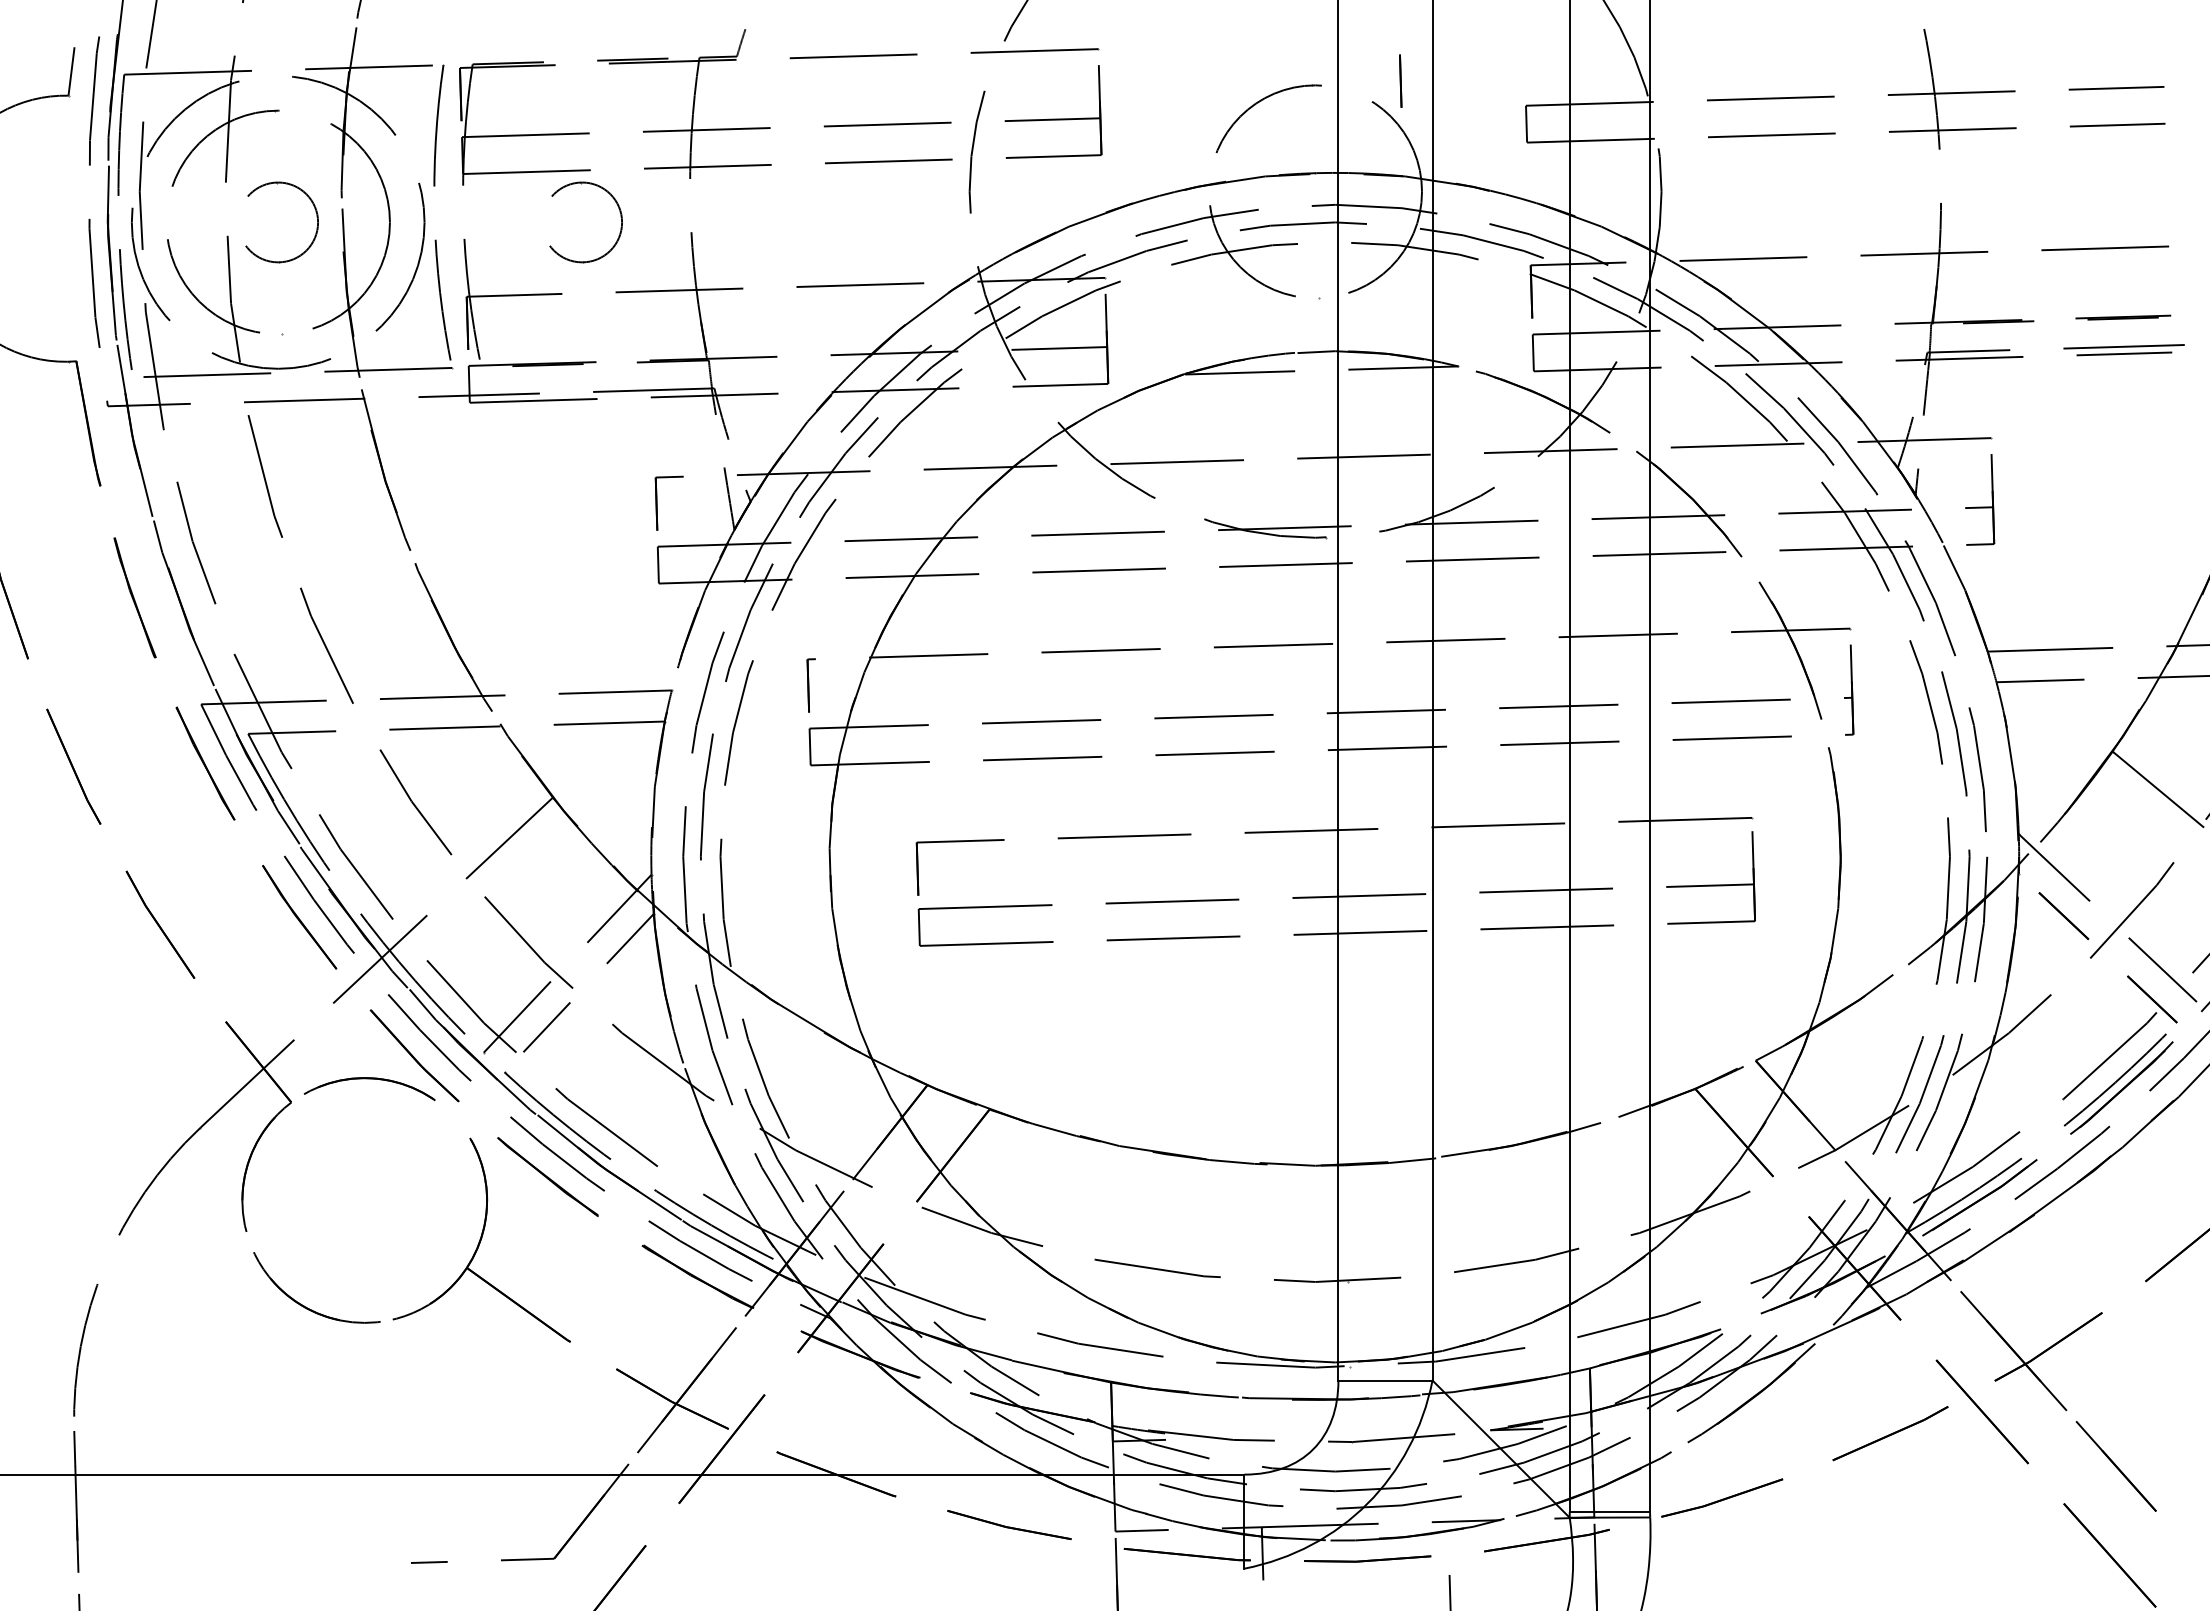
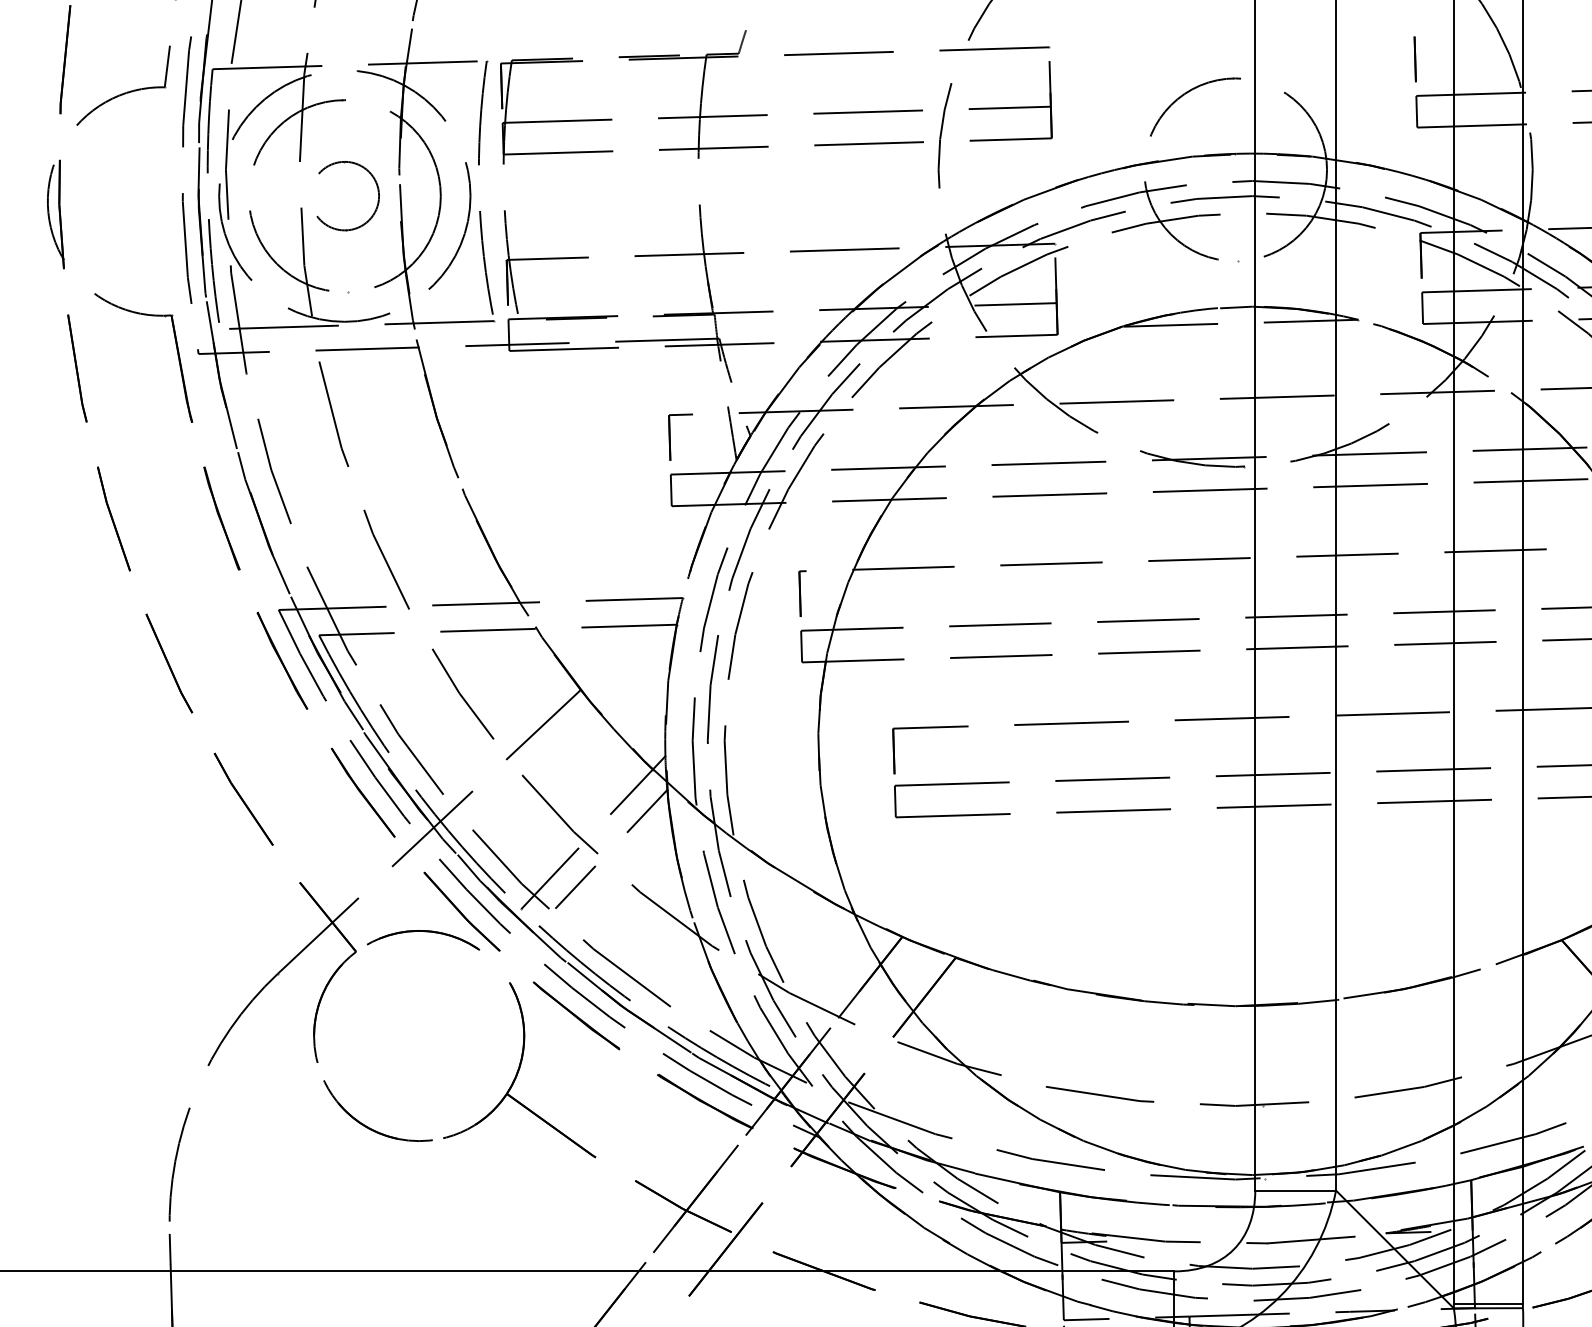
line: (1400, 80) -> (1415, 58), moved
part: (620, 217) -> (638, 191), removed

